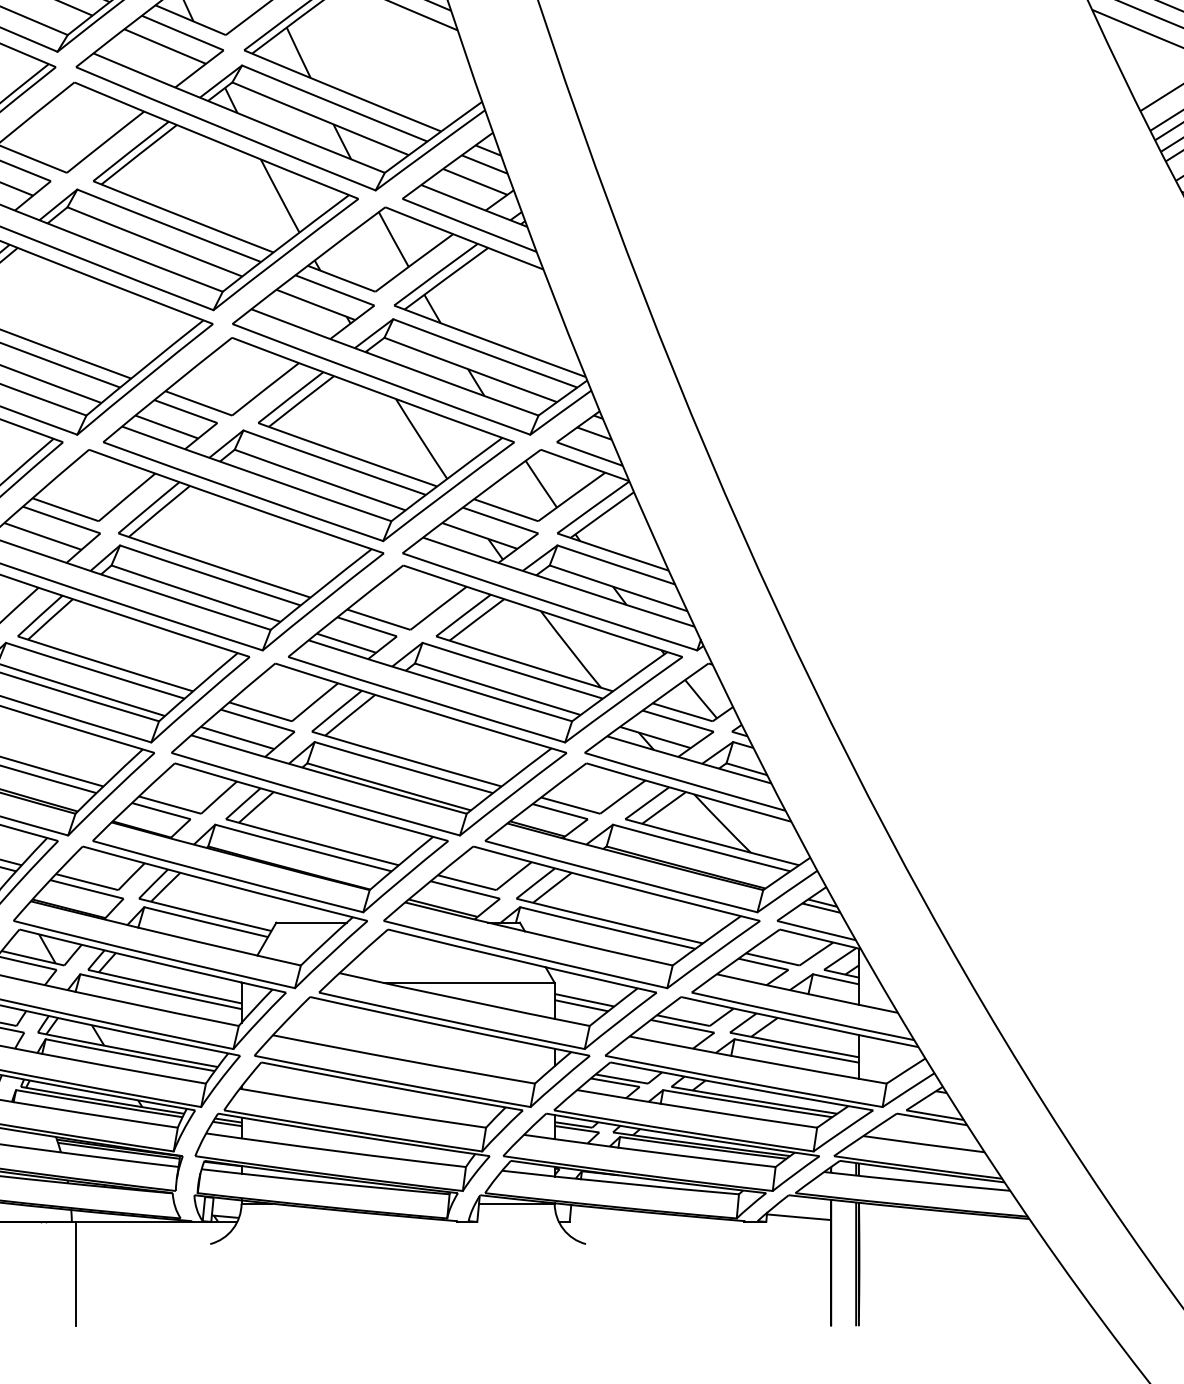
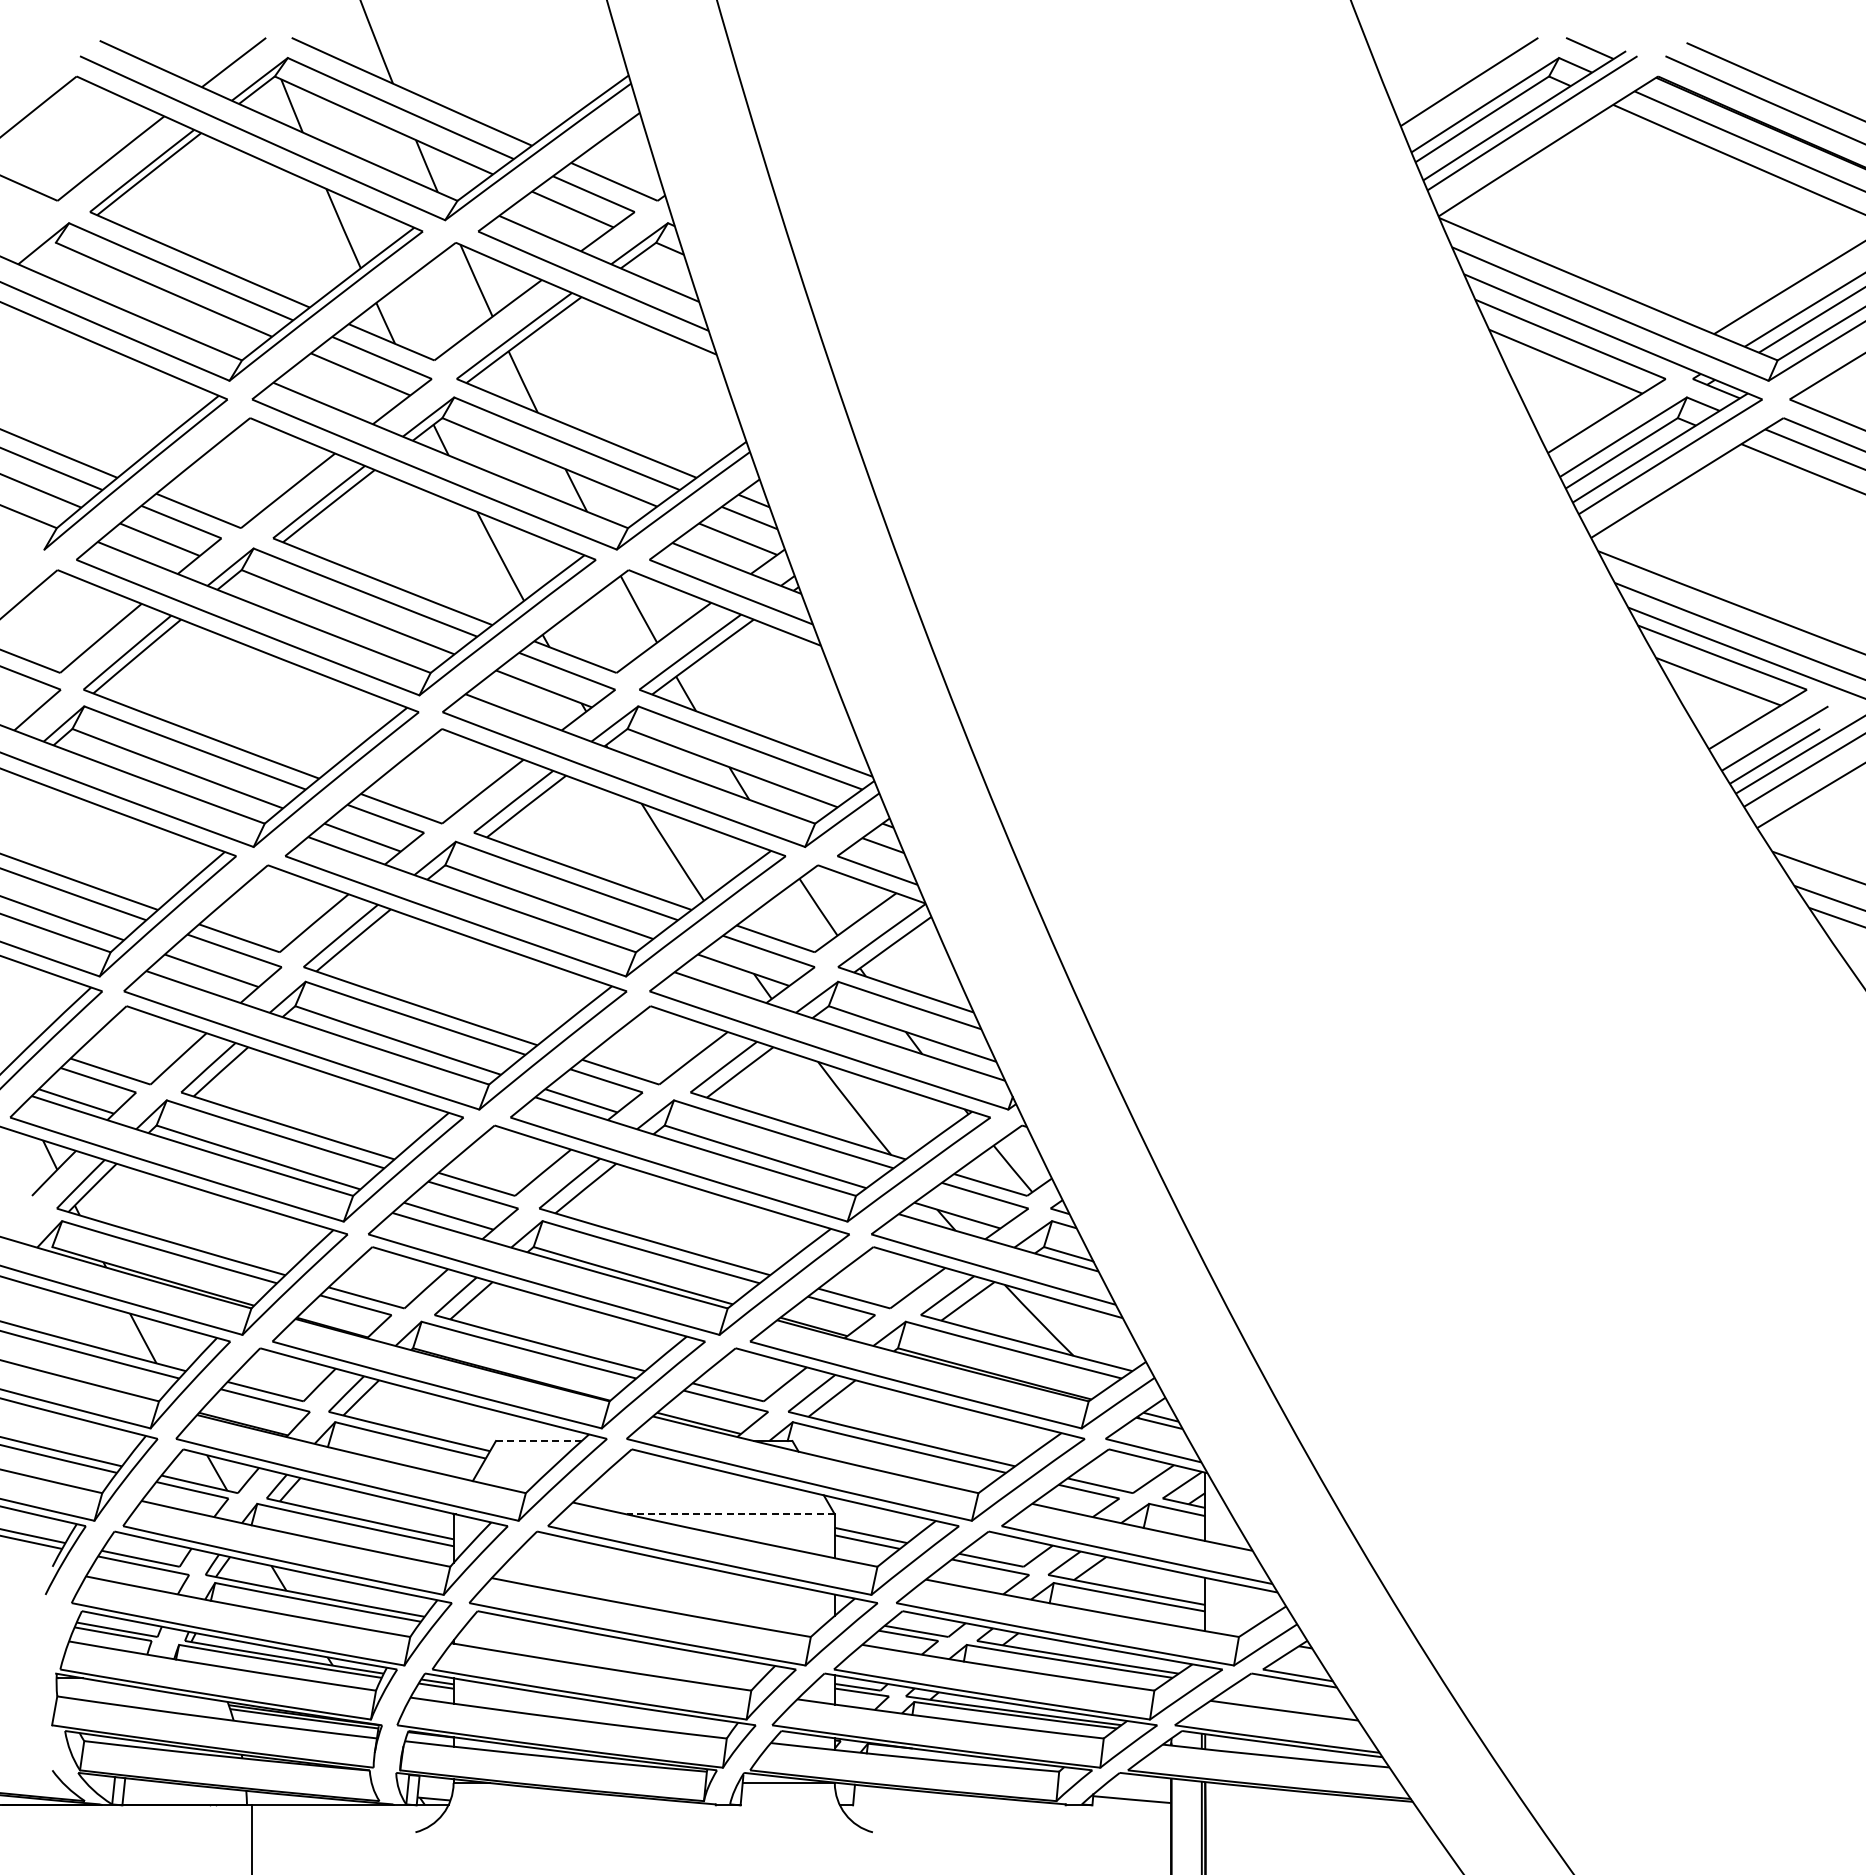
line: (311, 923) -> (538, 1441), solid -> dashed
line: (469, 983) -> (730, 1514), solid -> dashed

